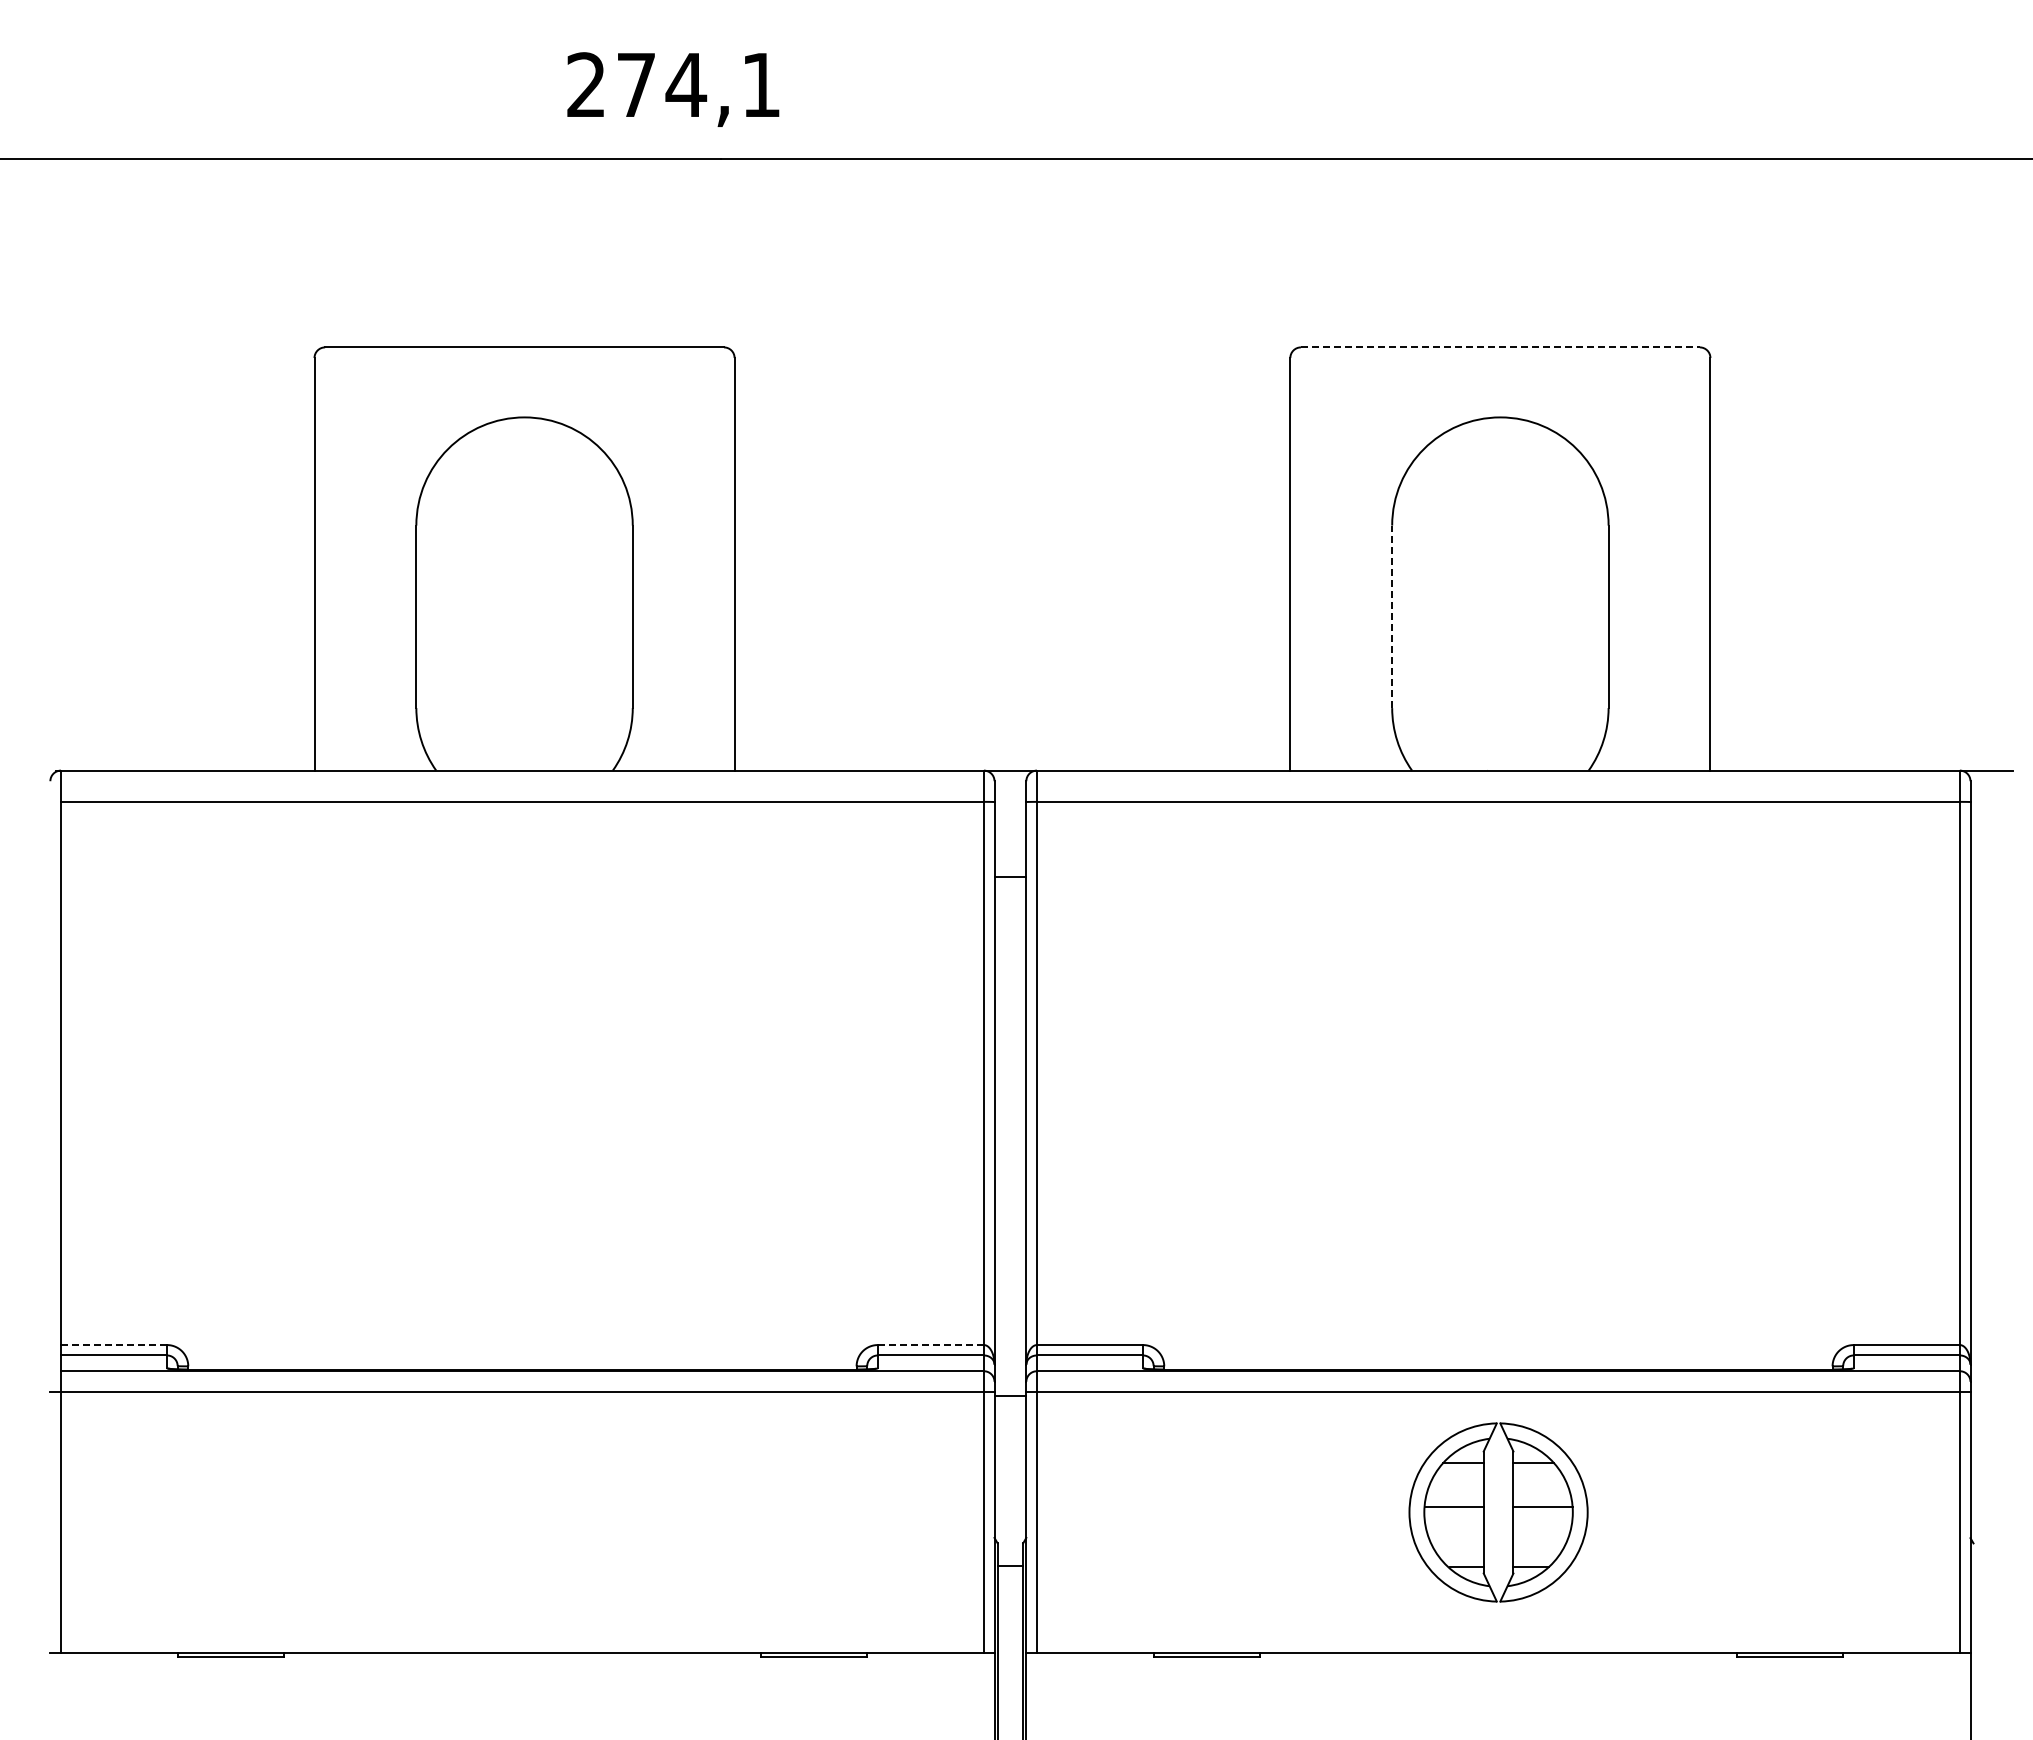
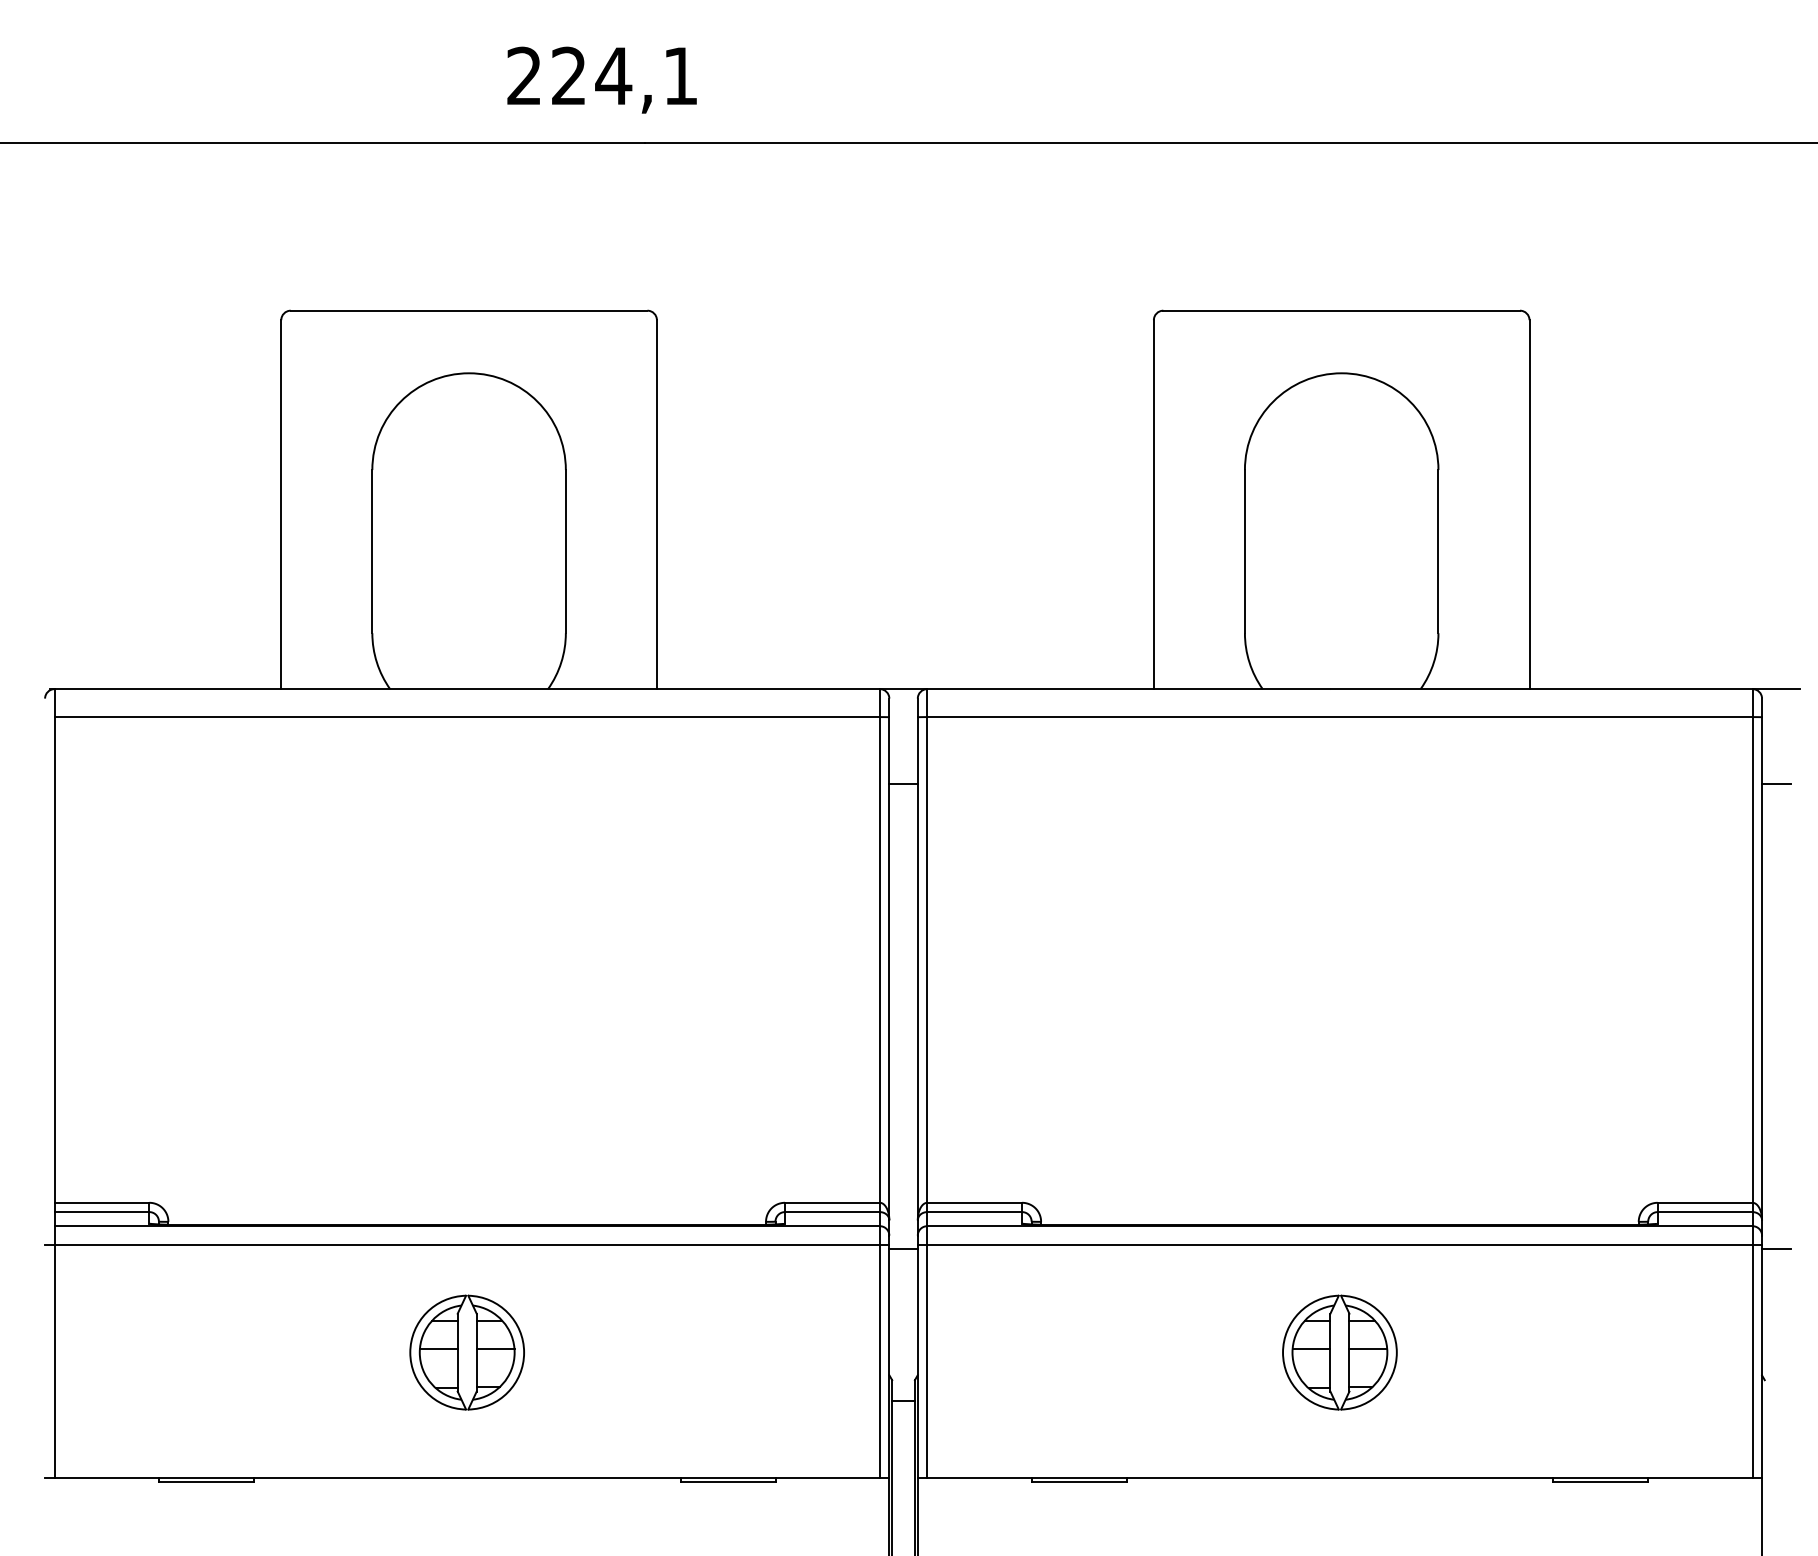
text: (635, 84) -> (568, 75), 274,1 -> 224,1
line: (1500, 347) -> (1341, 310), dashed -> solid
line: (1392, 616) -> (1245, 551), dashed -> solid
line: (1986, 876) -> (1776, 783), added
line: (114, 1345) -> (102, 1203), dashed -> solid
line: (931, 1345) -> (832, 1203), dashed -> solid
line: (1986, 1396) -> (1776, 1248), added
part: (521, 1512) -> (466, 1352), added
part: (1497, 1512) -> (1339, 1352), size x0.71

